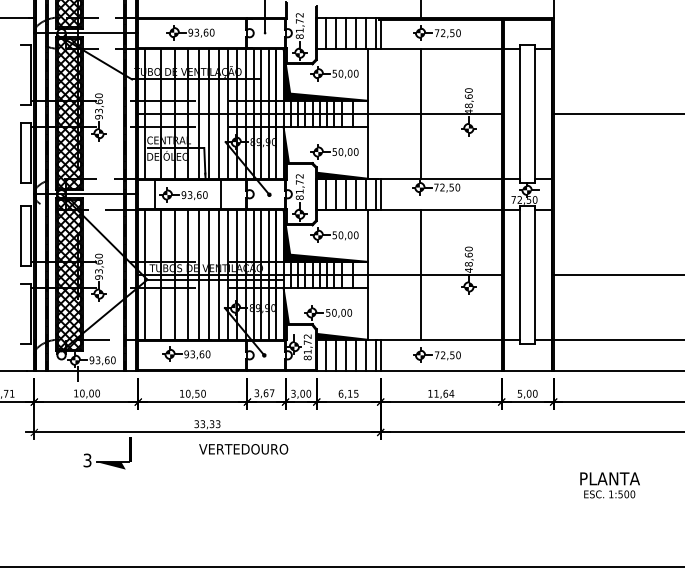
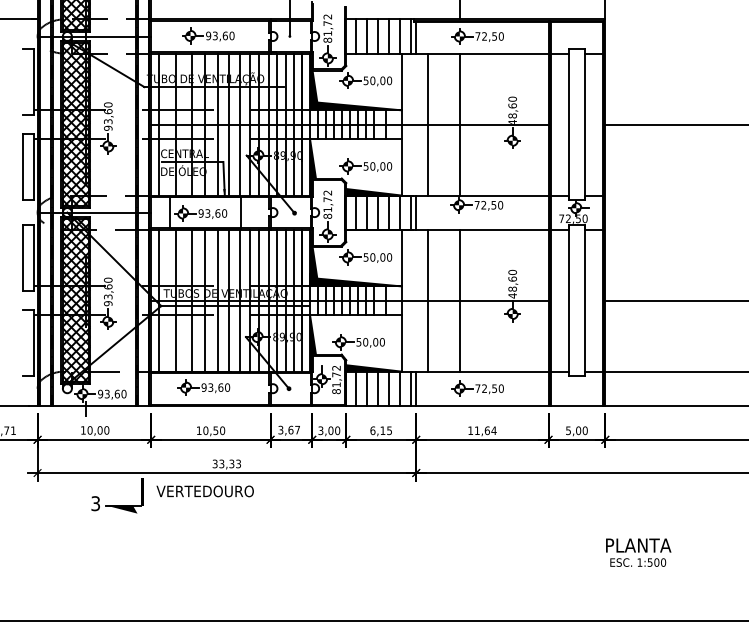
line: (391, 113) -> (428, 124), added
line: (391, 274) -> (428, 300), added
text: (243, 449) -> (205, 491), moved
text: (609, 485) -> (637, 552), moved

